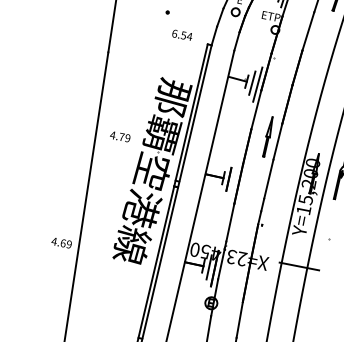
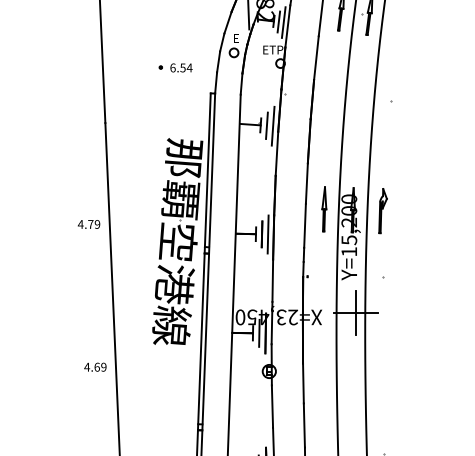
text: (182, 34) -> (181, 67), moved
text: (120, 136) -> (89, 224), moved
part: (268, 137) -> (324, 209), moved
line: (233, 180) -> (267, 234), added
text: (61, 242) -> (95, 366), moved
line: (299, 266) -> (356, 313), added

